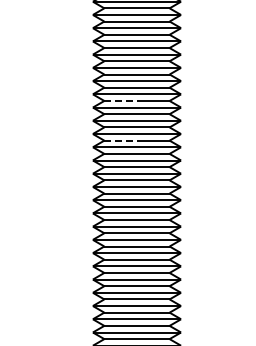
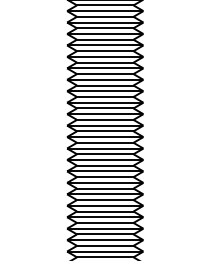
line: (121, 100) -> (91, 39), dashed -> solid
line: (121, 140) -> (91, 73), dashed -> solid

